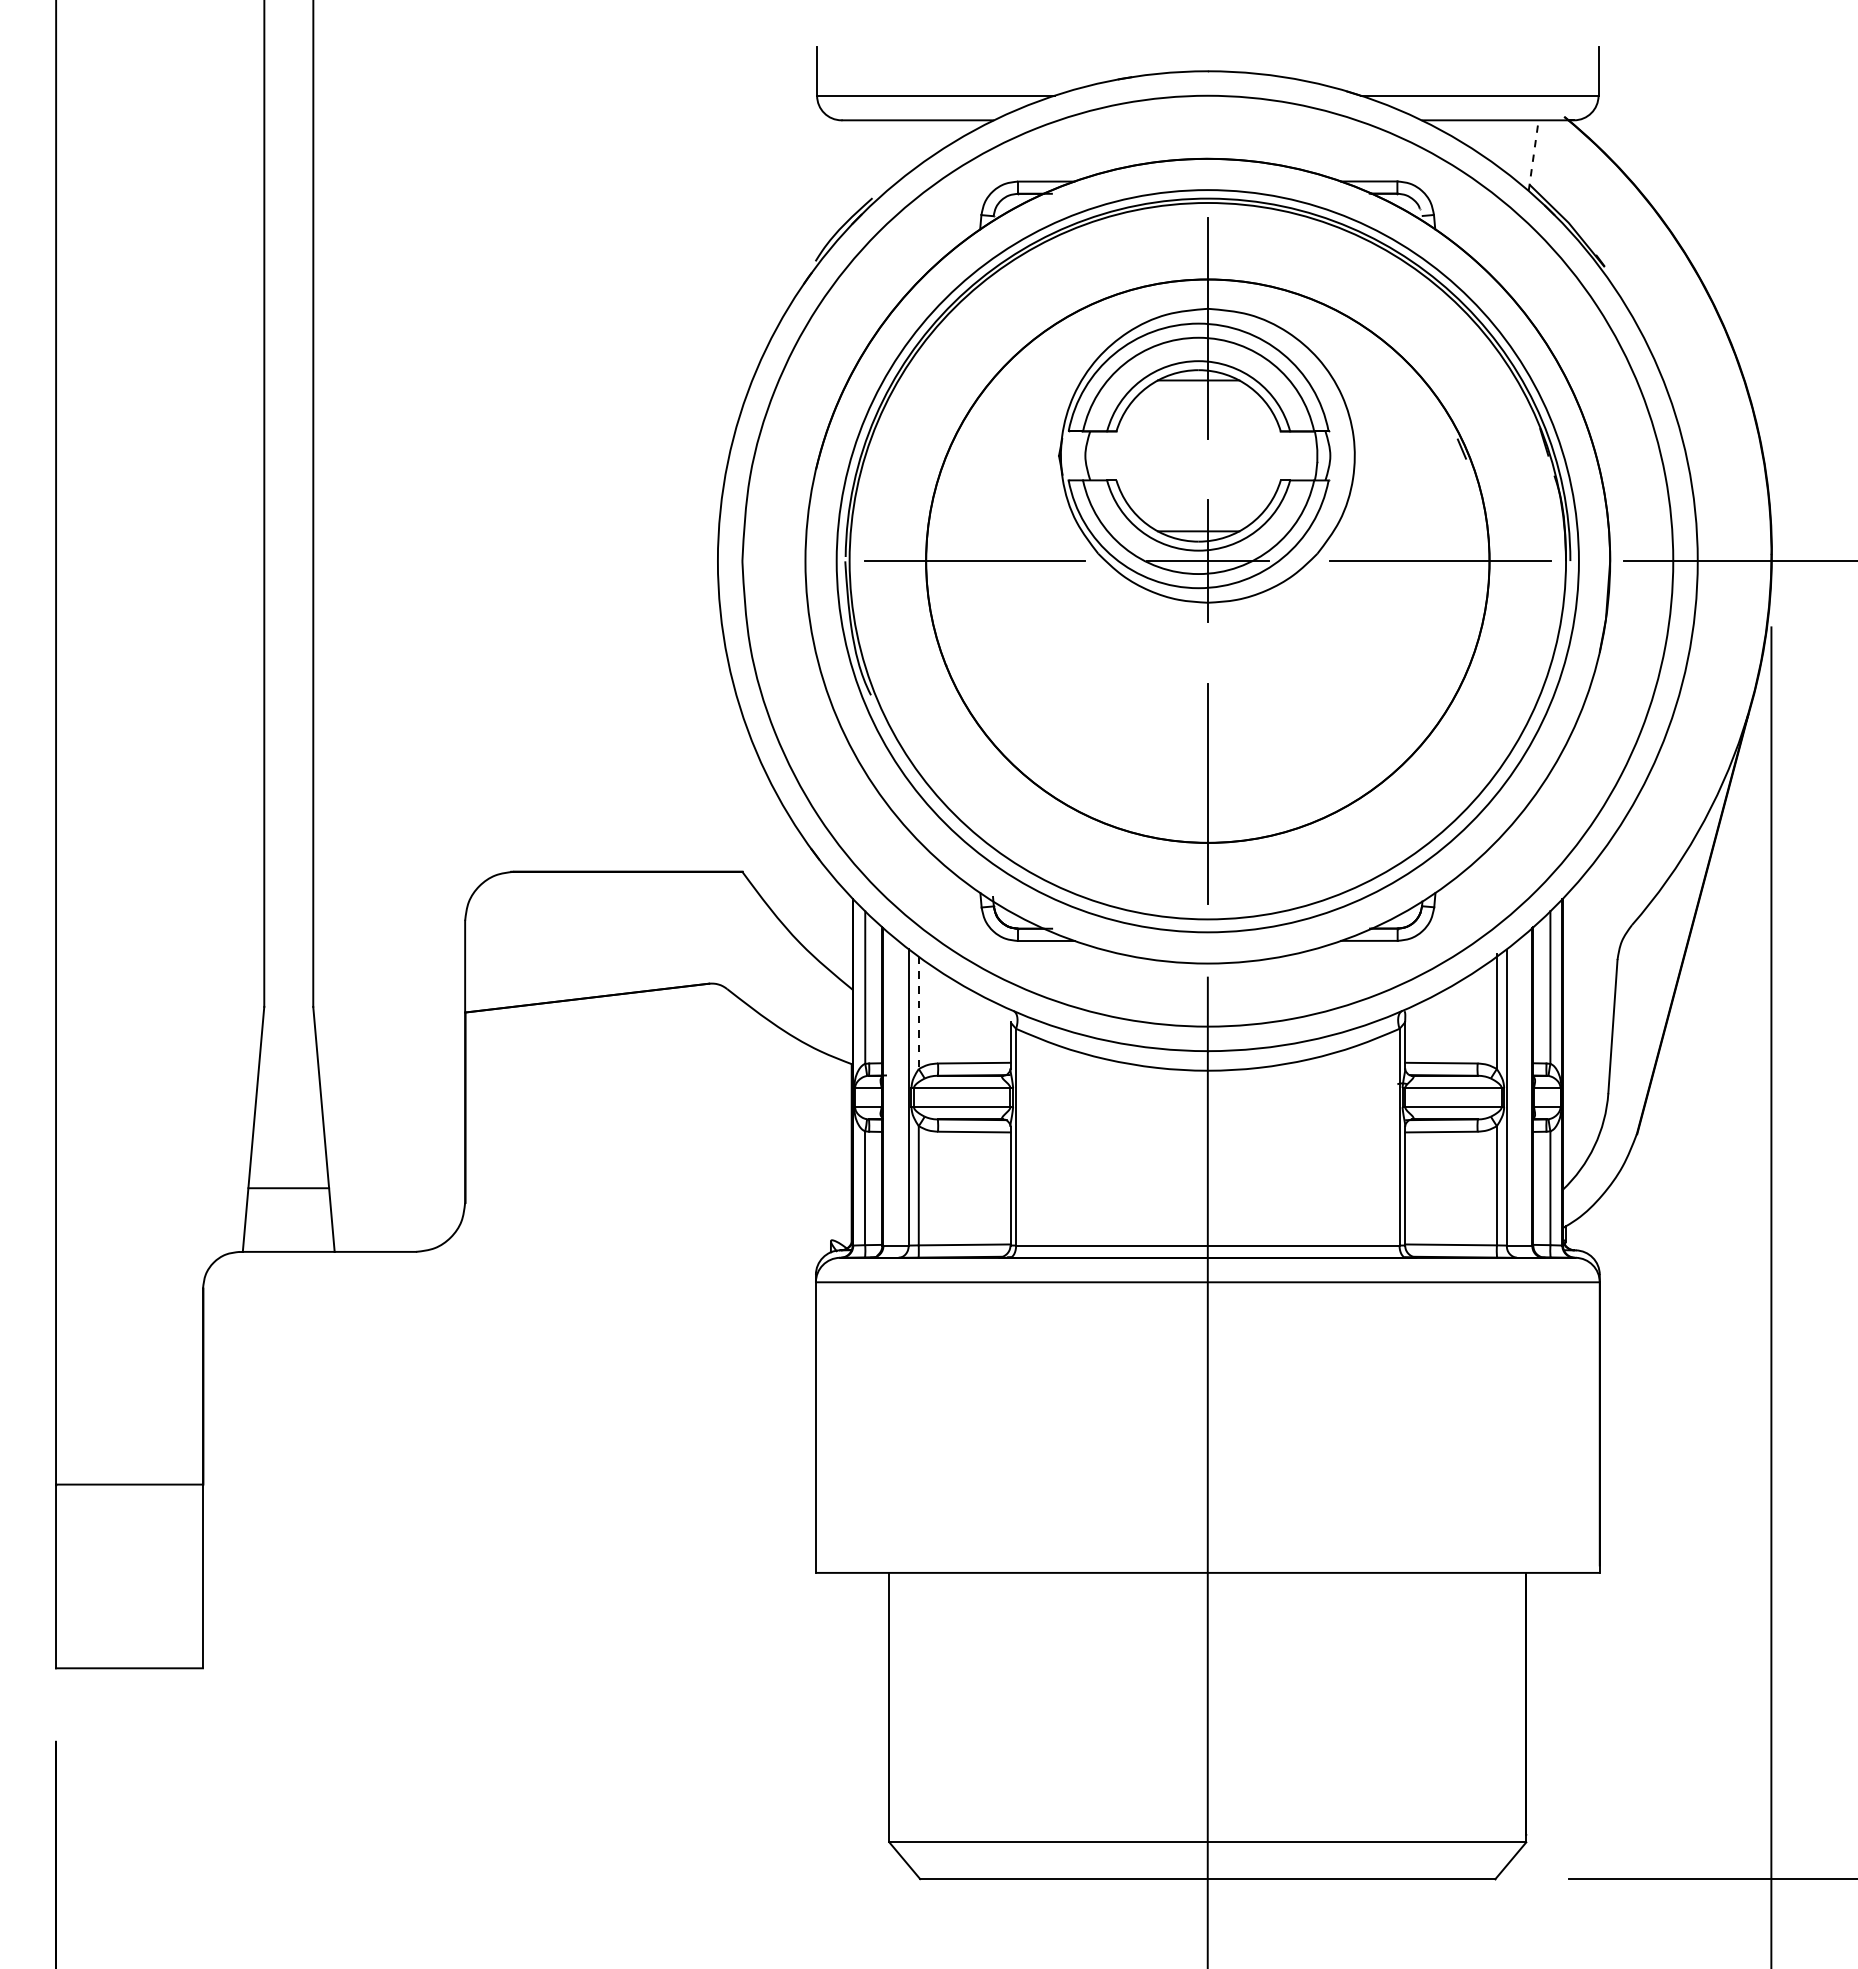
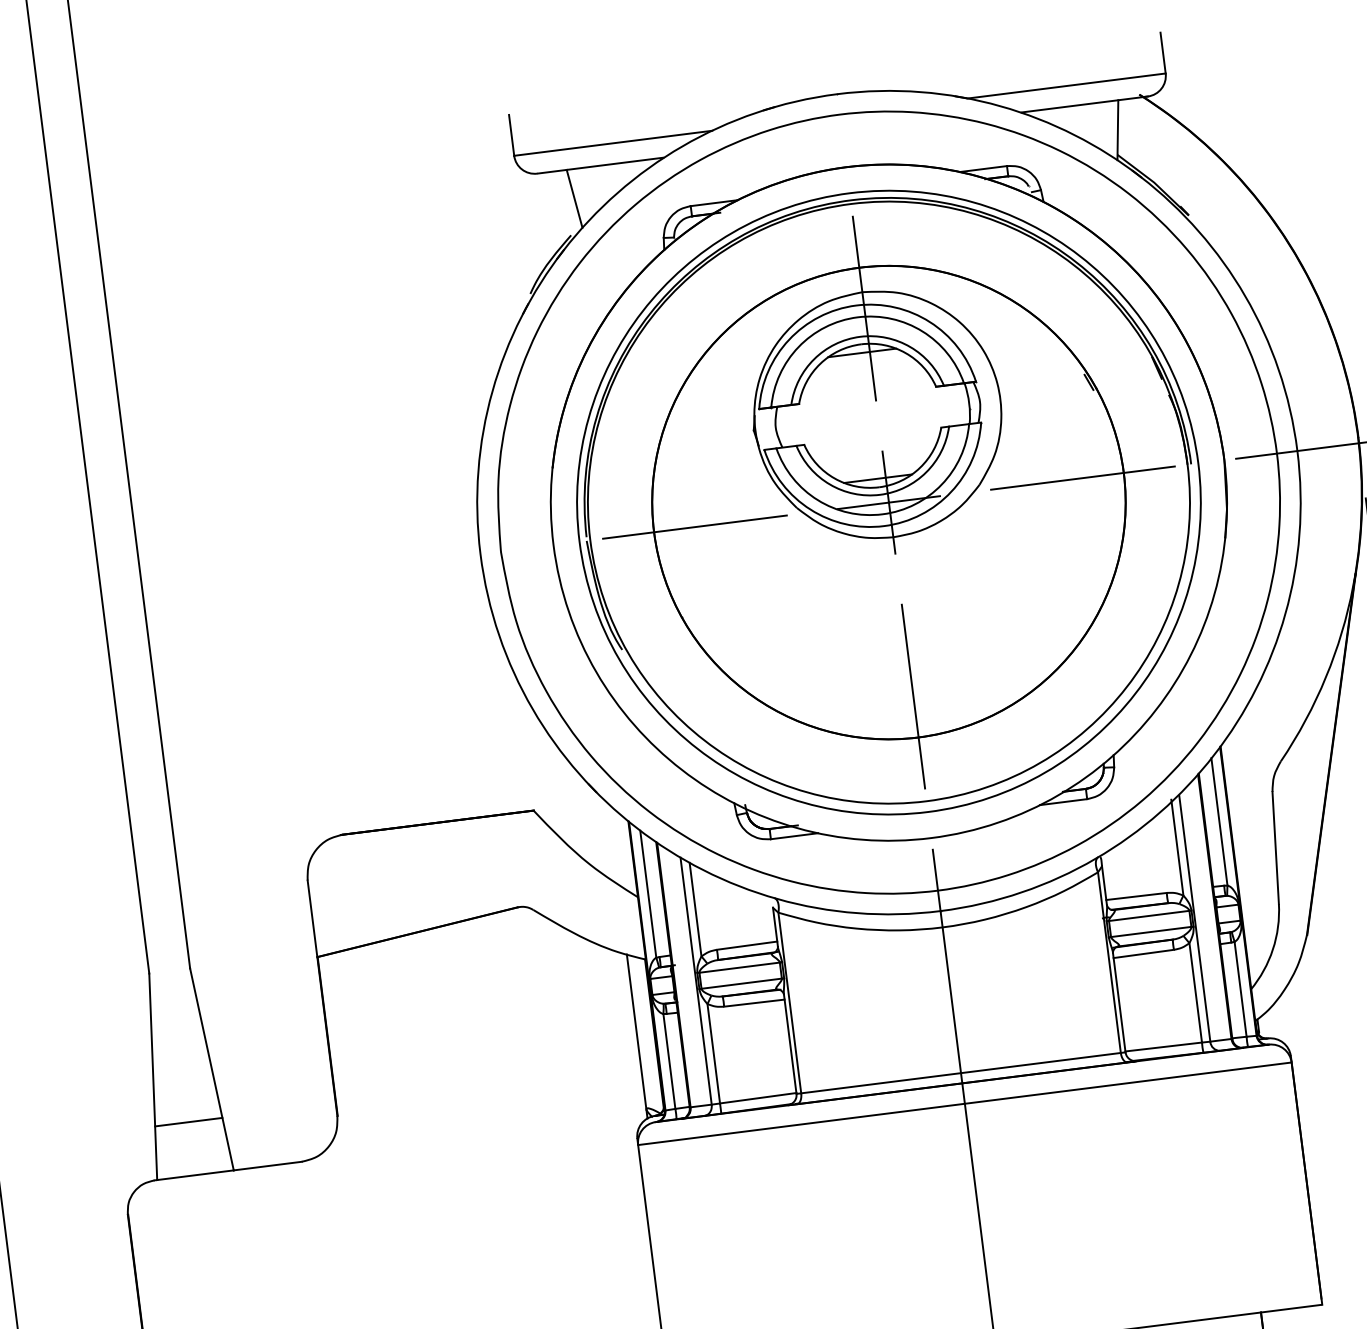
line: (881, 155) -> (574, 198), added
line: (1533, 155) -> (1117, 130), dashed -> solid
line: (918, 1013) -> (695, 910), dashed -> solid
line: (830, 1148) -> (636, 1031), added

